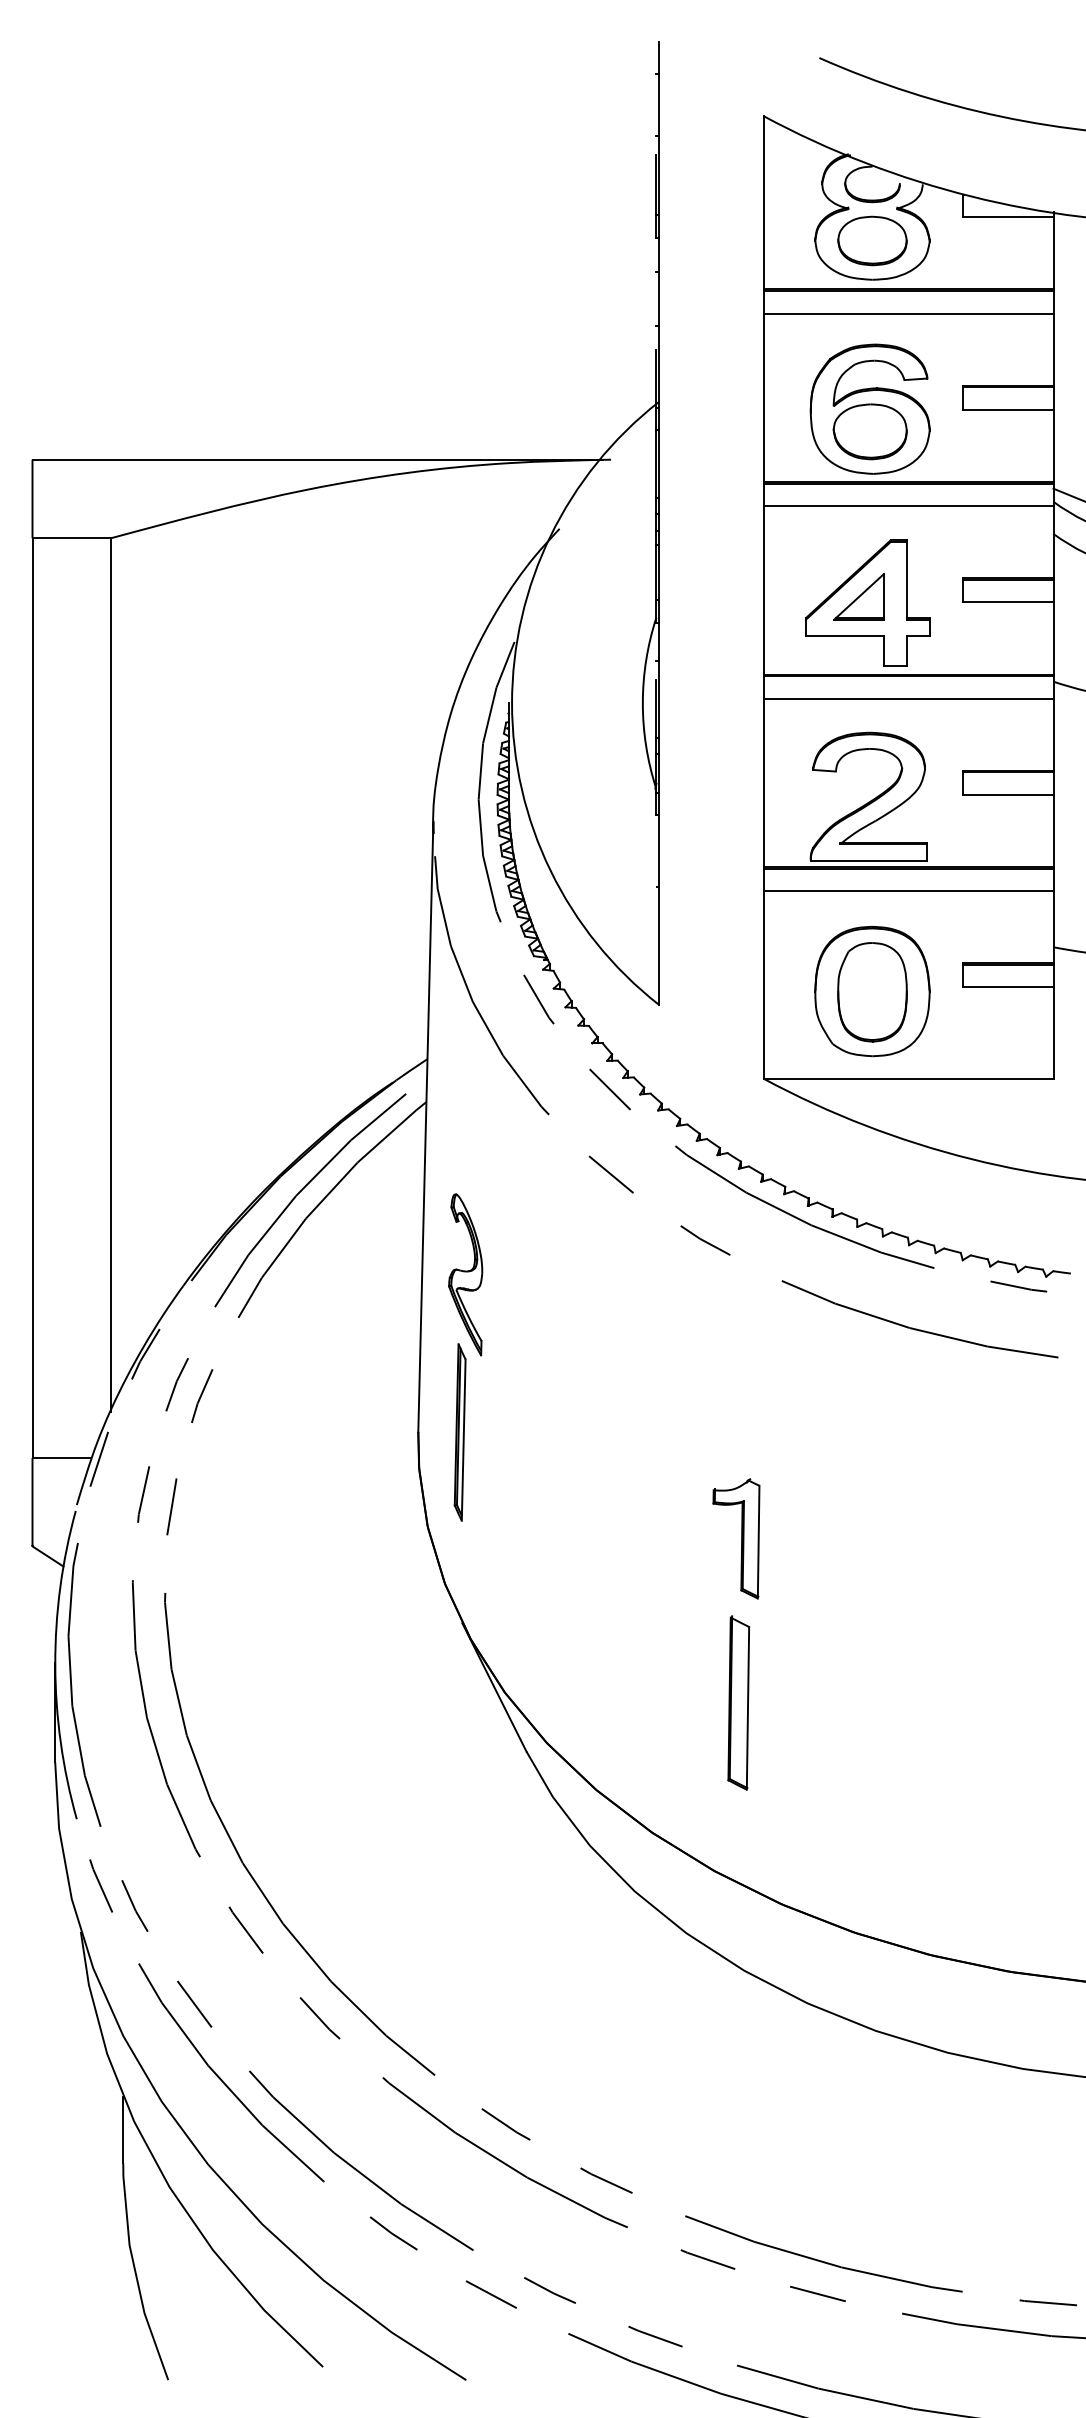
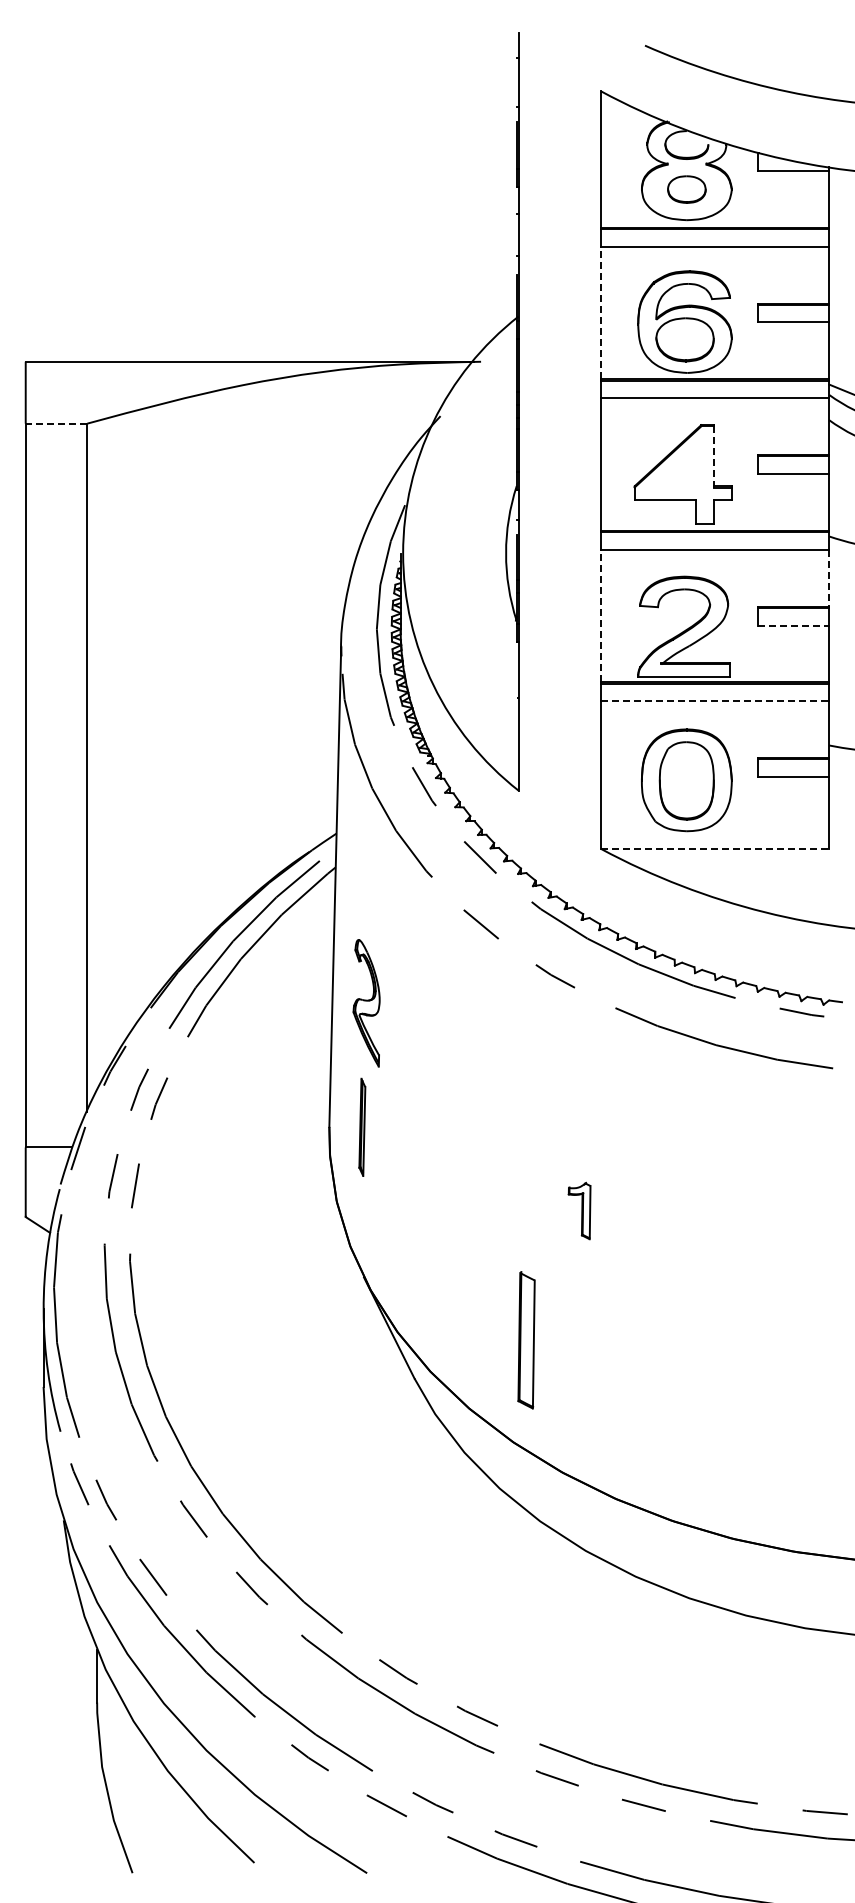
part: (872, 240) -> (686, 189), size x0.7
line: (764, 397) -> (601, 312), solid -> dashed
line: (71, 538) -> (56, 423), solid -> dashed
line: (906, 581) -> (713, 457), solid -> dashed
part: (858, 596) -> (675, 469), removed
line: (1053, 735) -> (829, 578), solid -> dashed
line: (764, 782) -> (601, 615), solid -> dashed
line: (1008, 794) -> (793, 625), solid -> dashed
line: (908, 891) -> (715, 701), solid -> dashed
line: (908, 1079) -> (715, 849), solid -> dashed
part: (460, 1432) -> (362, 1127), size x0.7
part: (736, 1538) -> (579, 1210), size x0.6
part: (738, 1703) -> (526, 1340), moved

